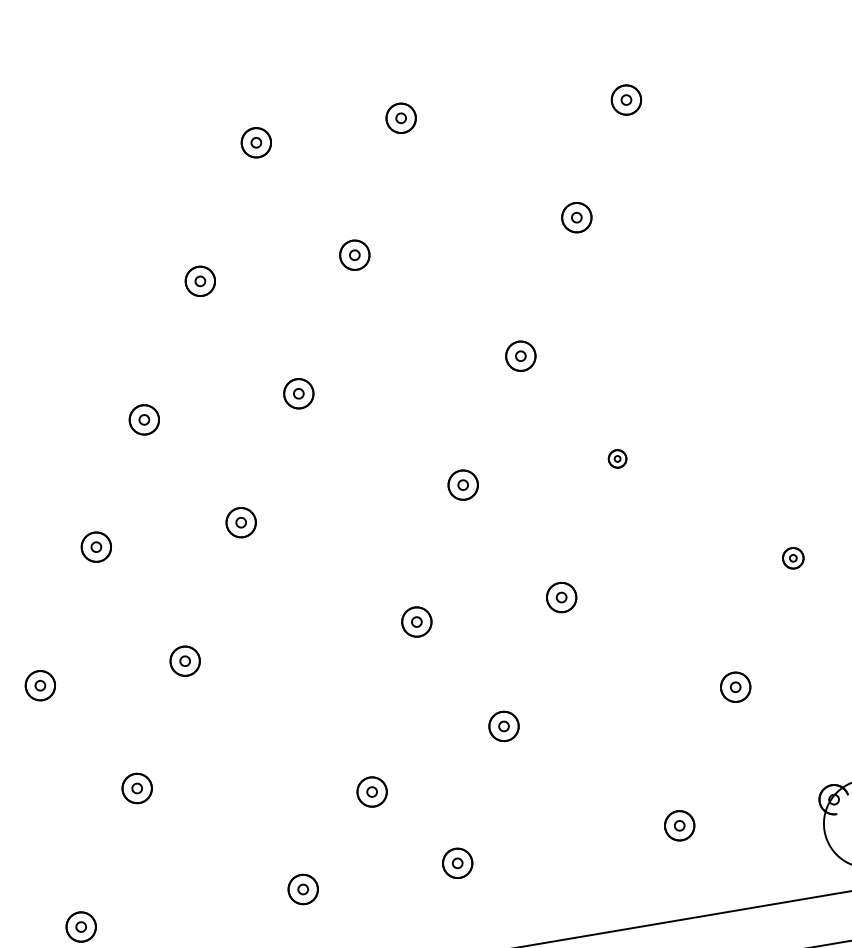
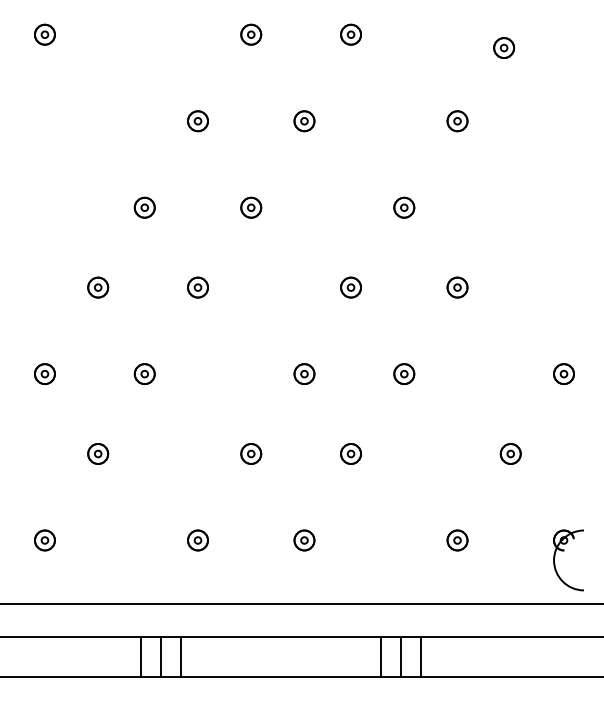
part: (617, 458) -> (457, 287), size x1.67
part: (792, 557) -> (563, 373), size x1.43
part: (372, 791) -> (251, 453), moved

